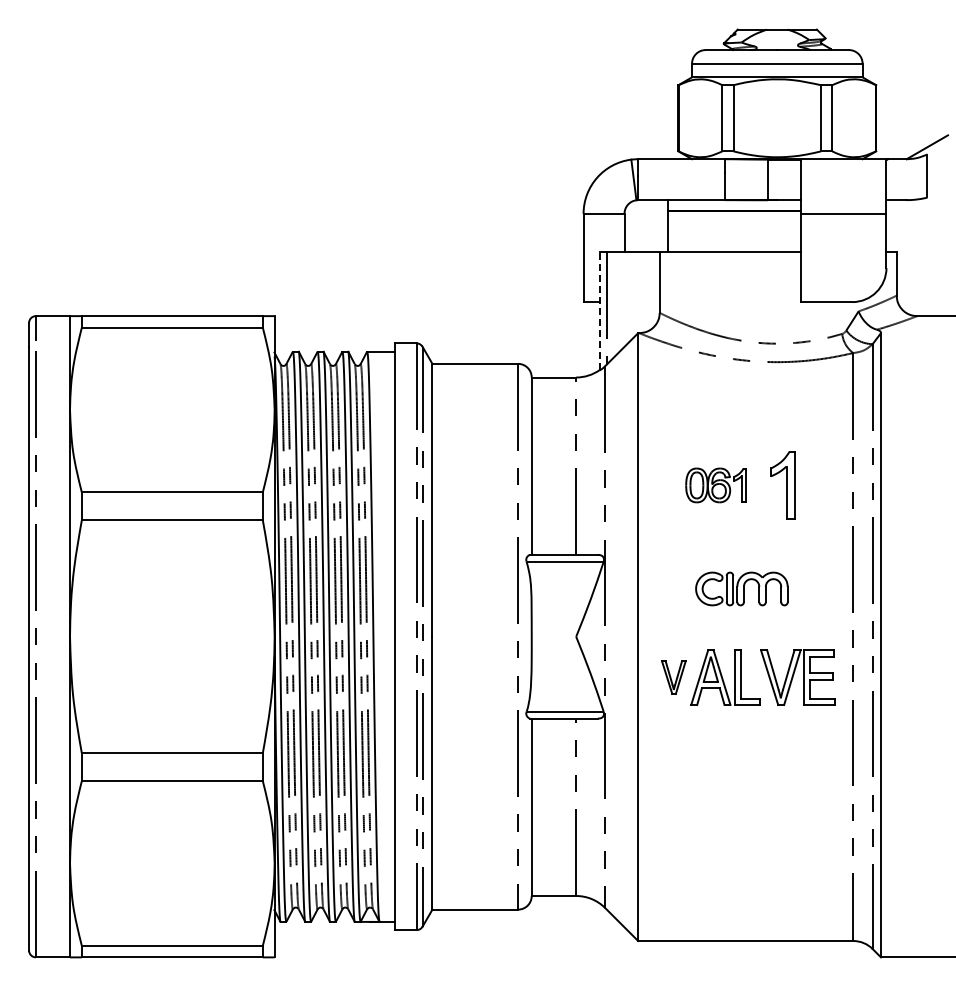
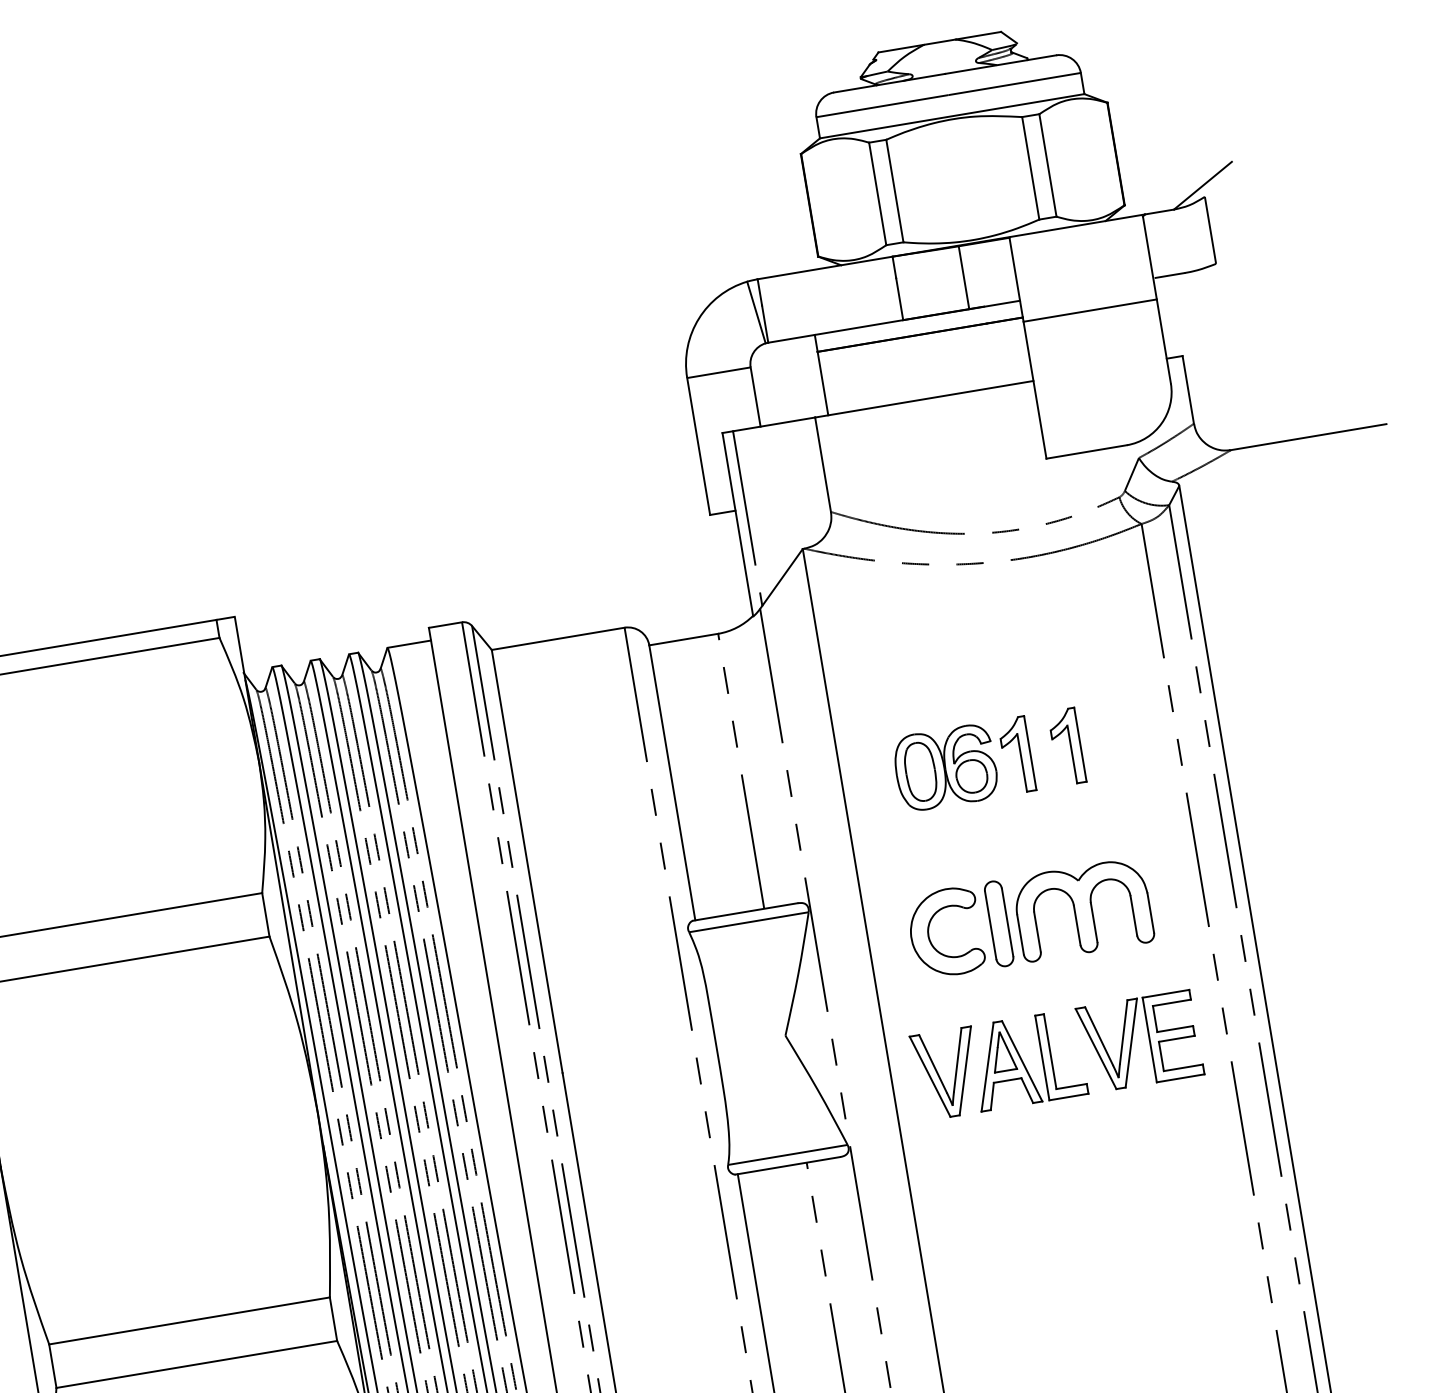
line: (599, 310) -> (736, 523), dashed -> solid
part: (783, 484) -> (1067, 745), size x0.71
part: (715, 485) -> (962, 765), size x1.43
part: (741, 588) -> (1029, 918), size x1.67
part: (673, 677) -> (946, 1073), size x1.67

